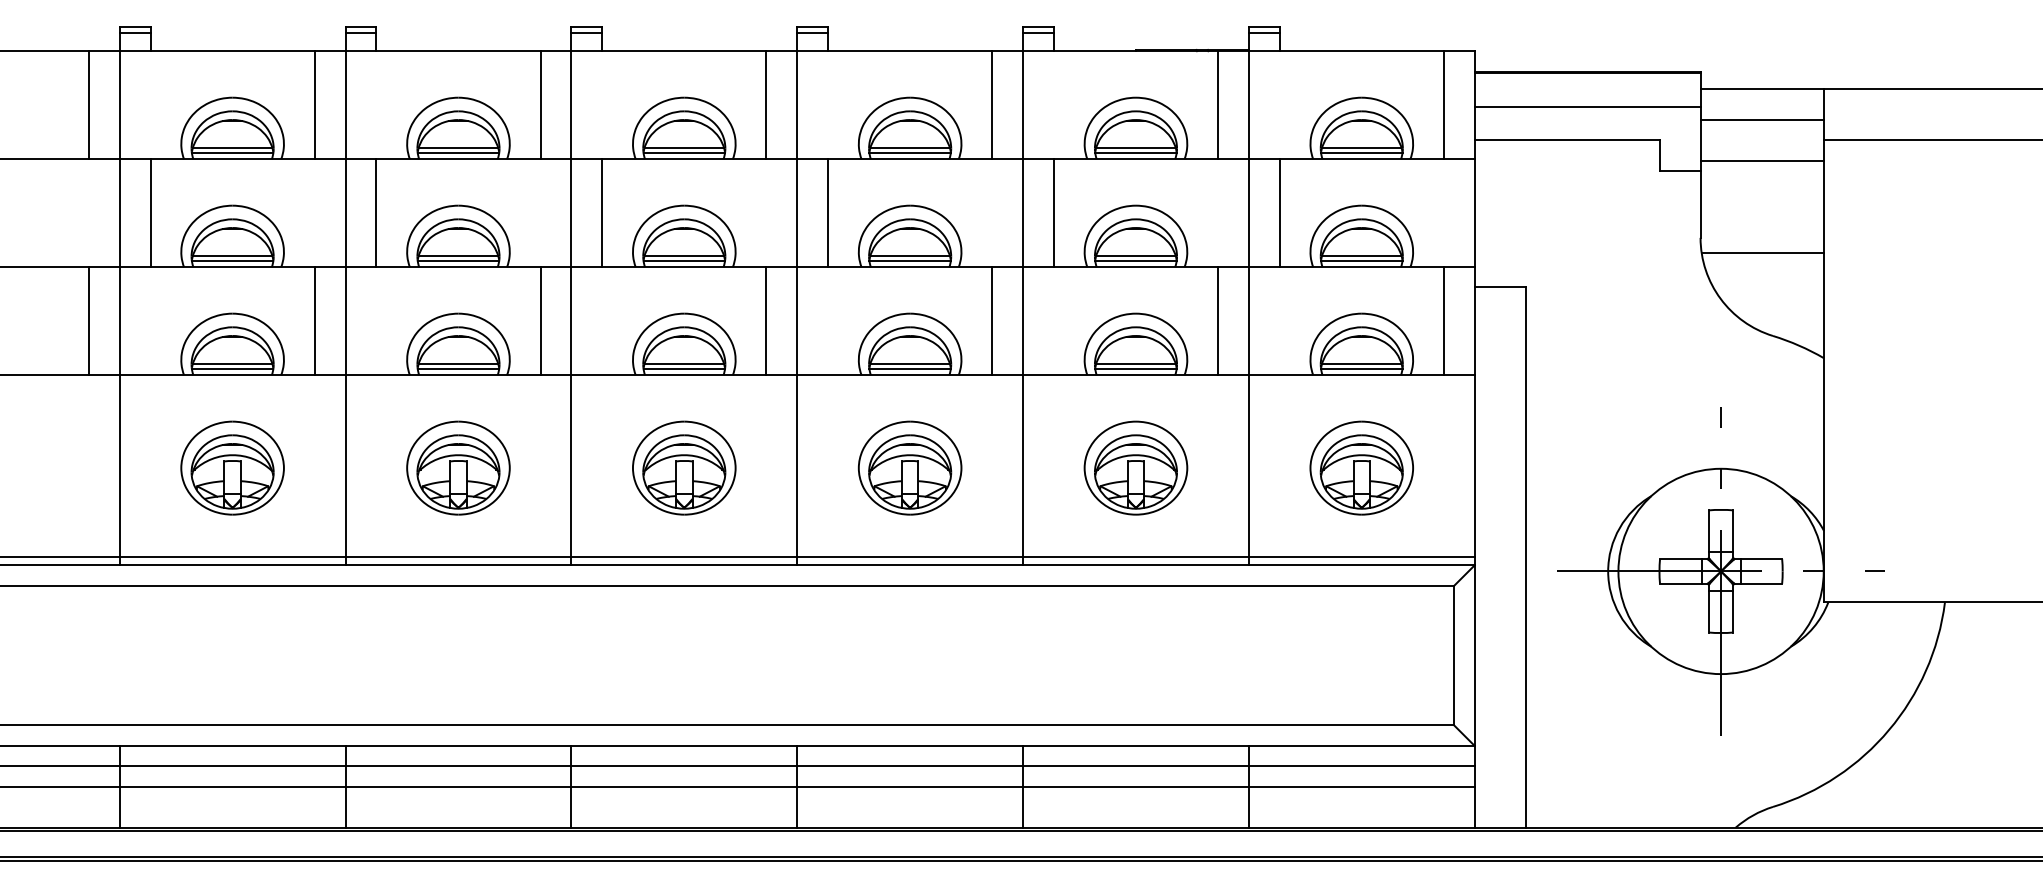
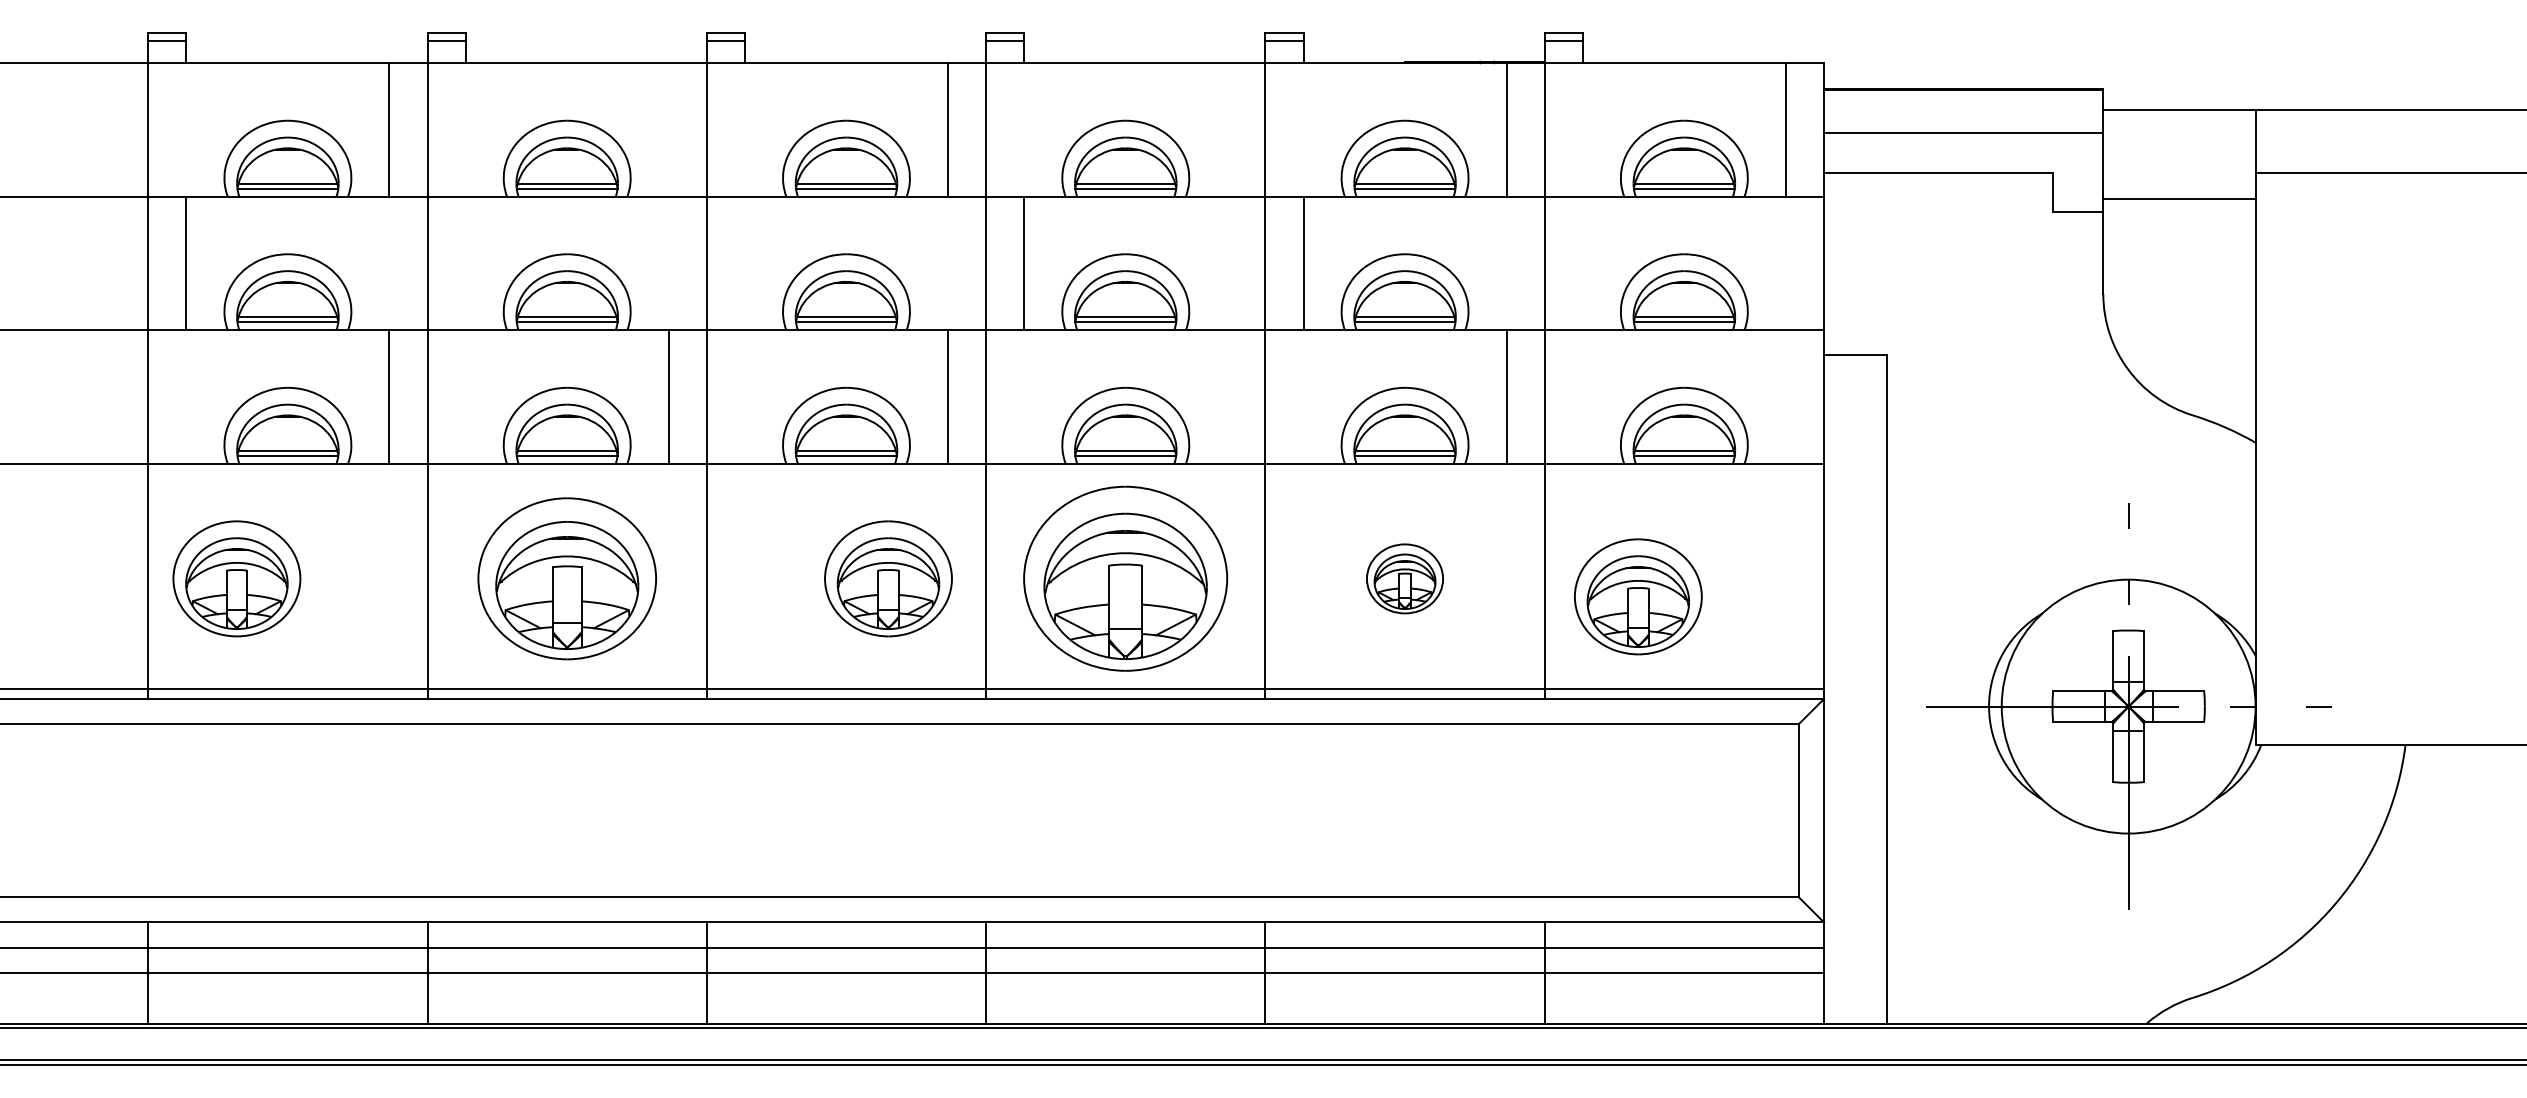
line: (89, 104) -> (110, 129), removed
line: (540, 104) -> (668, 129), removed
line: (992, 104) -> (1227, 129), removed
line: (1762, 120) -> (2179, 148), removed
line: (376, 213) -> (465, 263), removed
line: (601, 213) -> (744, 263), removed
line: (1279, 213) -> (1582, 263), removed
line: (1762, 253) -> (2180, 313), removed
line: (89, 320) -> (110, 396), removed
line: (992, 320) -> (1227, 396), removed
line: (1443, 320) -> (1785, 396), removed
part: (232, 467) -> (236, 578), moved
part: (457, 467) -> (566, 578), size x1.4
part: (684, 467) -> (888, 578), moved
part: (909, 467) -> (1125, 578), size x1.6
part: (1135, 467) -> (1404, 578), size x0.6
part: (1361, 467) -> (1638, 596), moved

